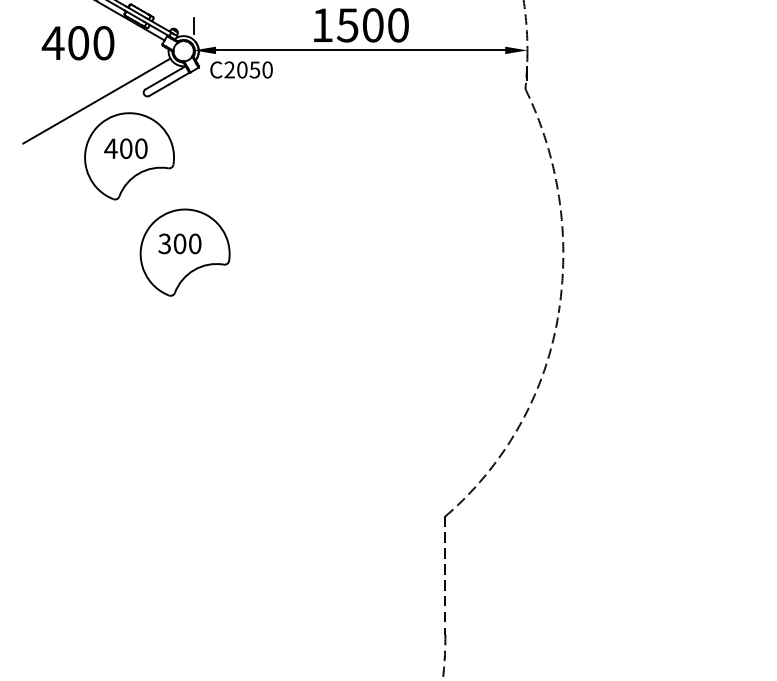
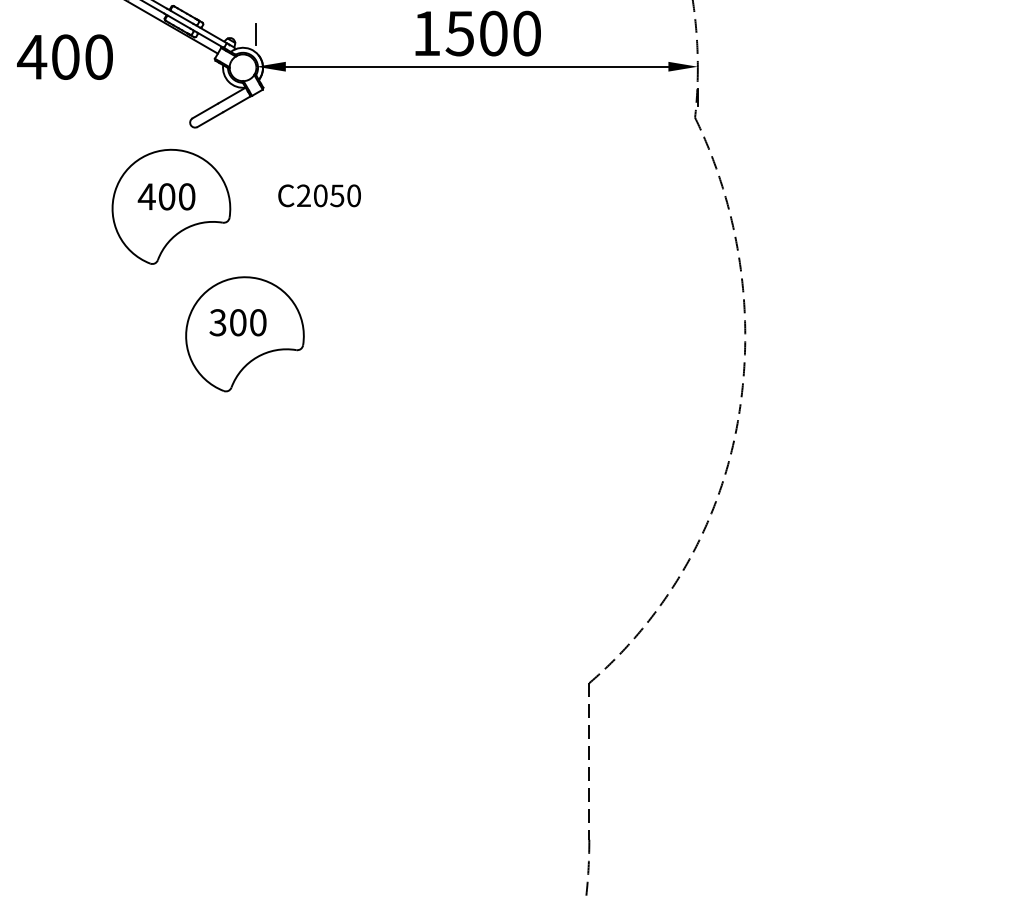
text: (77, 43) -> (64, 57), moved
text: (241, 69) -> (319, 195), moved
line: (96, 100) -> (127, 133), removed

